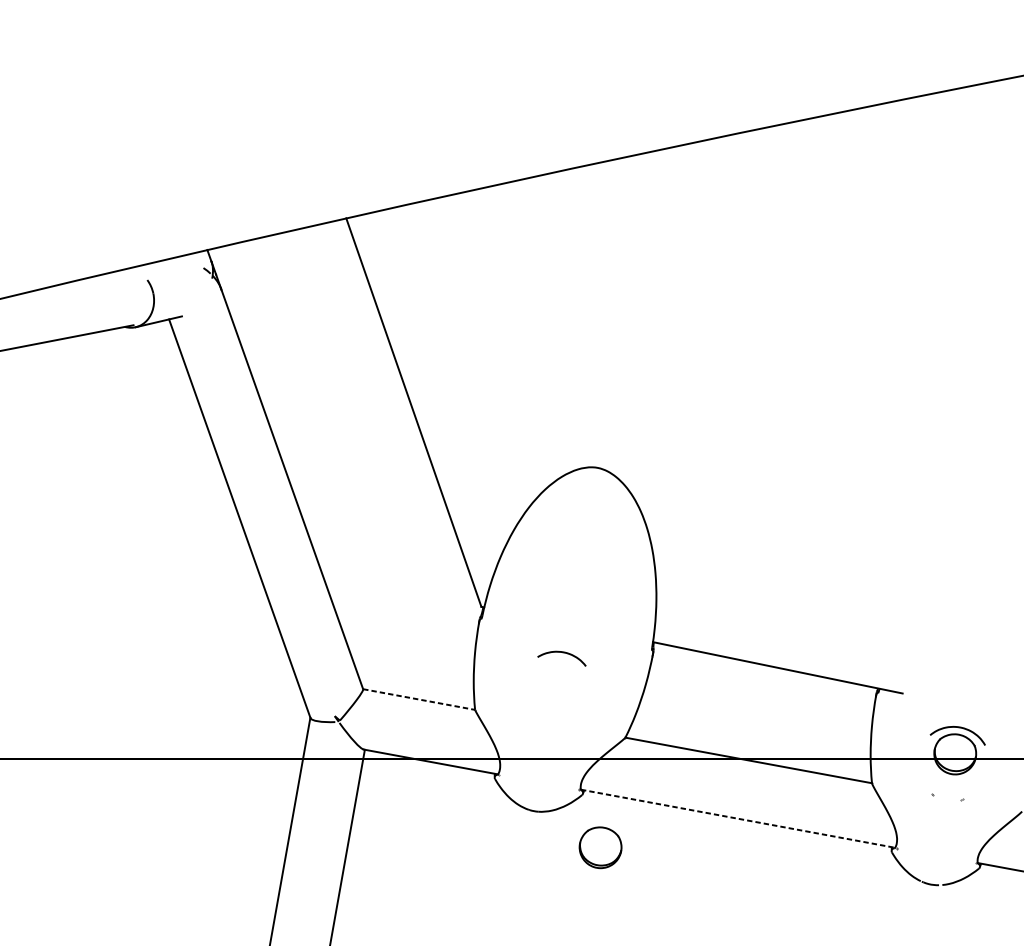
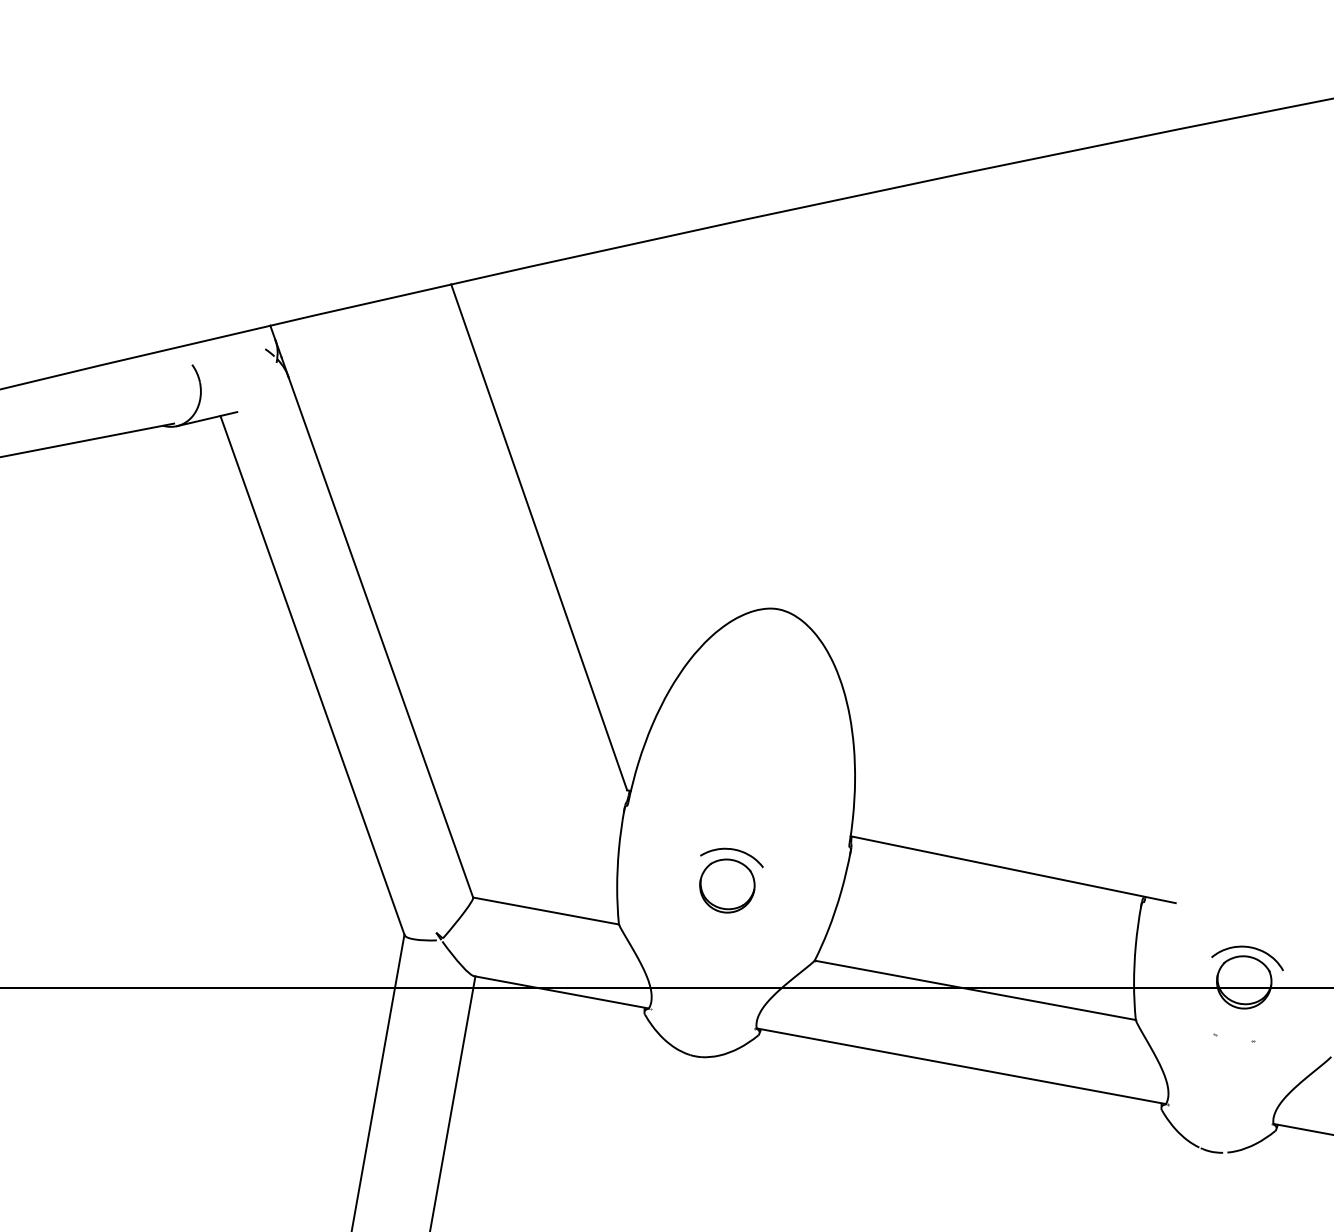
line: (419, 699) -> (546, 911), dashed -> solid
line: (738, 818) -> (961, 1066), dashed -> solid
part: (600, 847) -> (727, 885), moved

